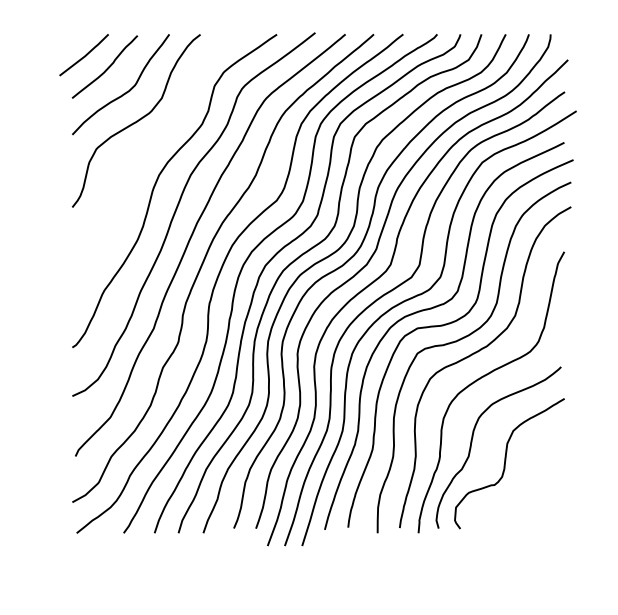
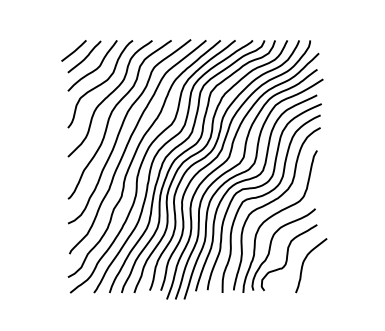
curve: (152, 147) -> (108, 97), added
curve: (539, 473) -> (304, 262), added

